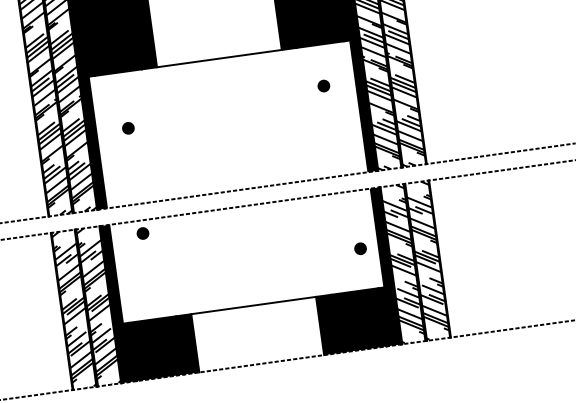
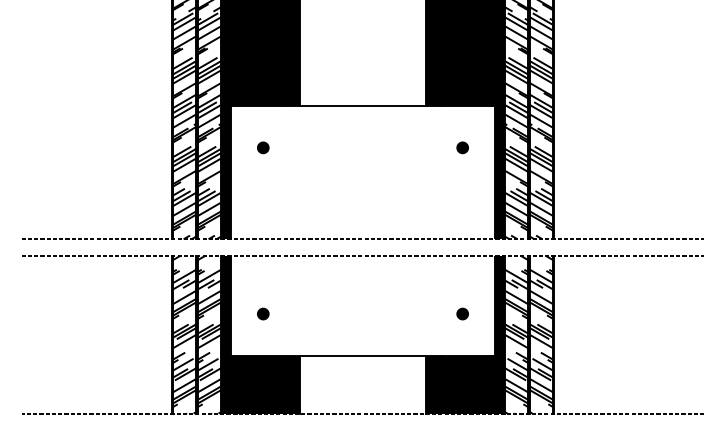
part: (128, 127) -> (263, 147), moved
part: (143, 232) -> (263, 313), moved
part: (360, 248) -> (462, 313), moved

